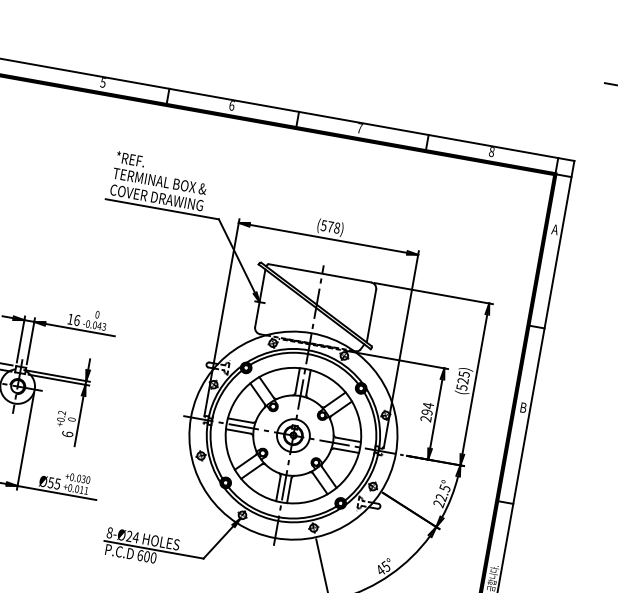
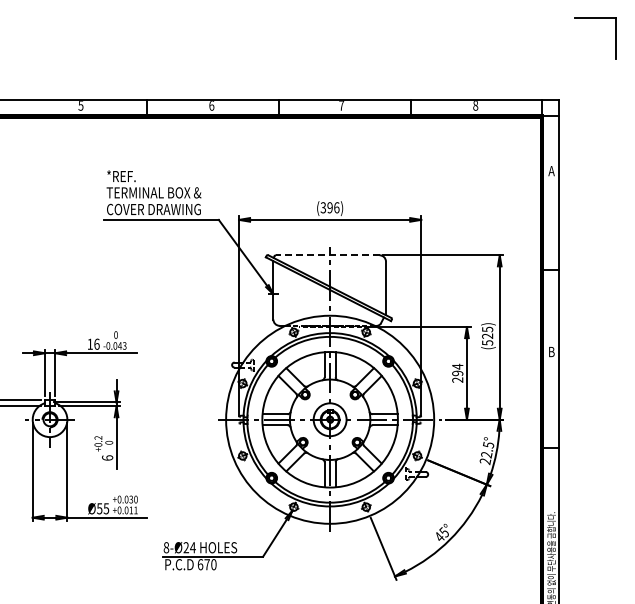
text: (331, 226) -> (330, 207), (578) -> (396)
line: (319, 273) -> (327, 255), solid -> dashed
text: (146, 556) -> (206, 564), 600 -> 670

